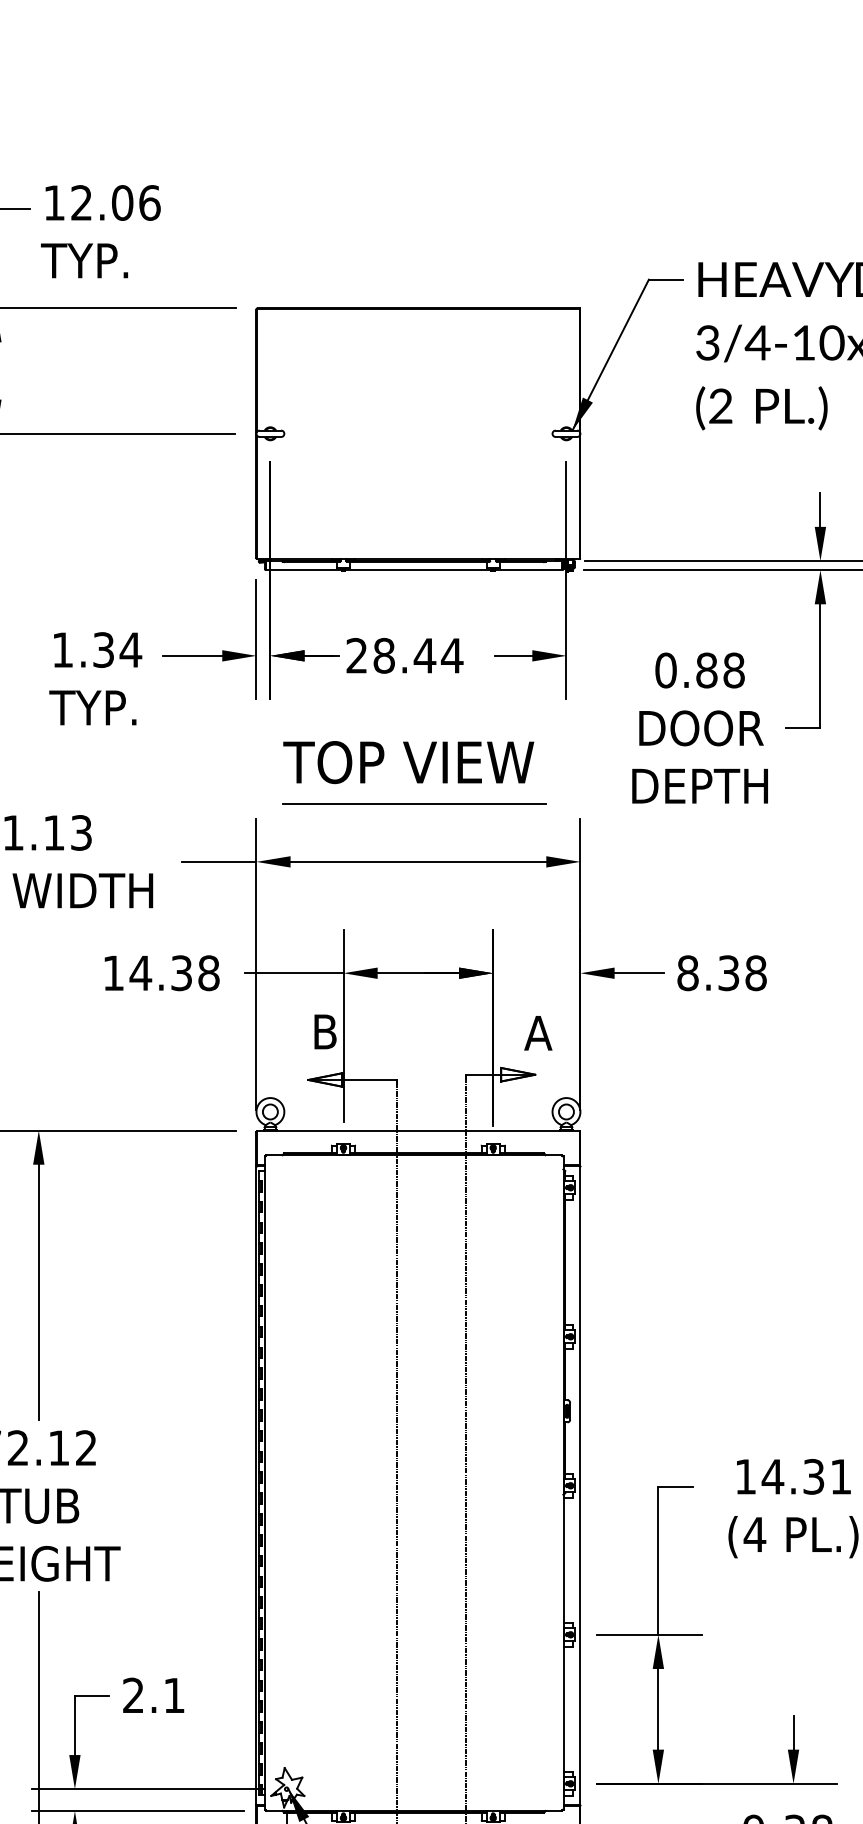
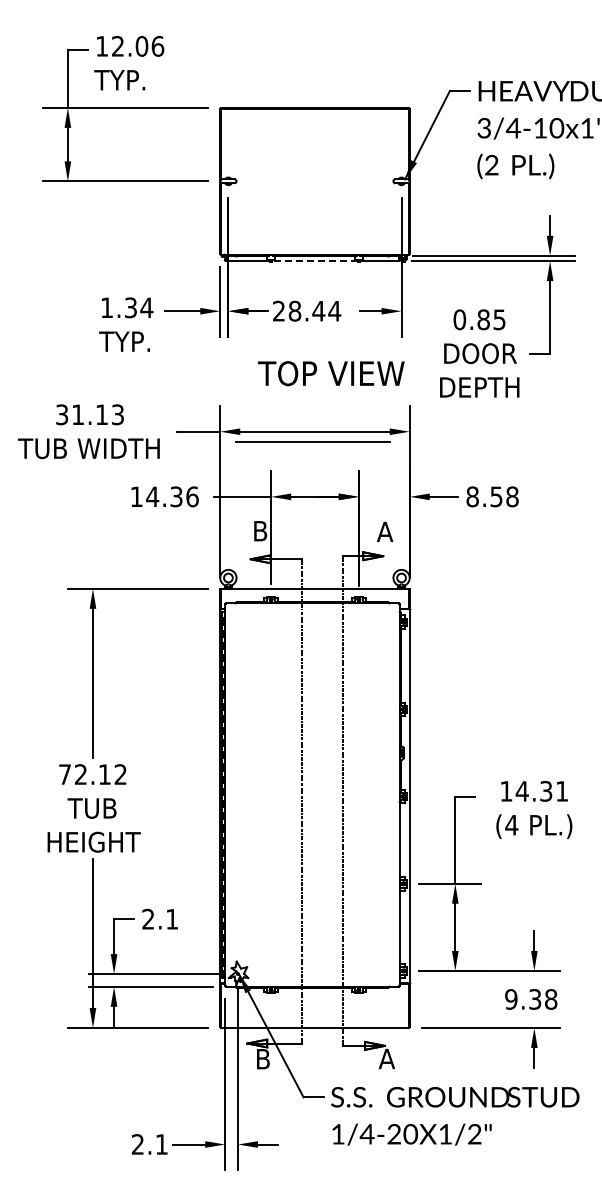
line: (417, 570) -> (314, 261), solid -> dashed
text: (733, 669) -> (499, 319), 0.88 -> 0.85
text: (409, 762) -> (331, 373), moved
line: (414, 803) -> (312, 441), moved
text: (208, 972) -> (192, 496), 14.38 -> 14.36
text: (728, 972) -> (496, 496), 8.38 -> 8.58

